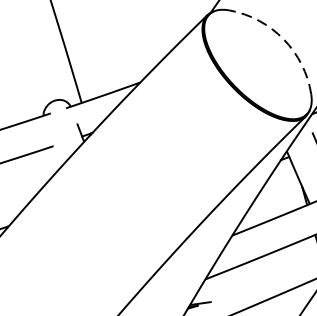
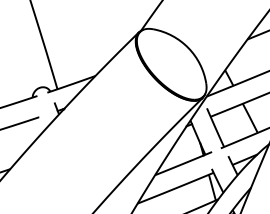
arc: (283, 40) -> (188, 48), dashed -> solid

